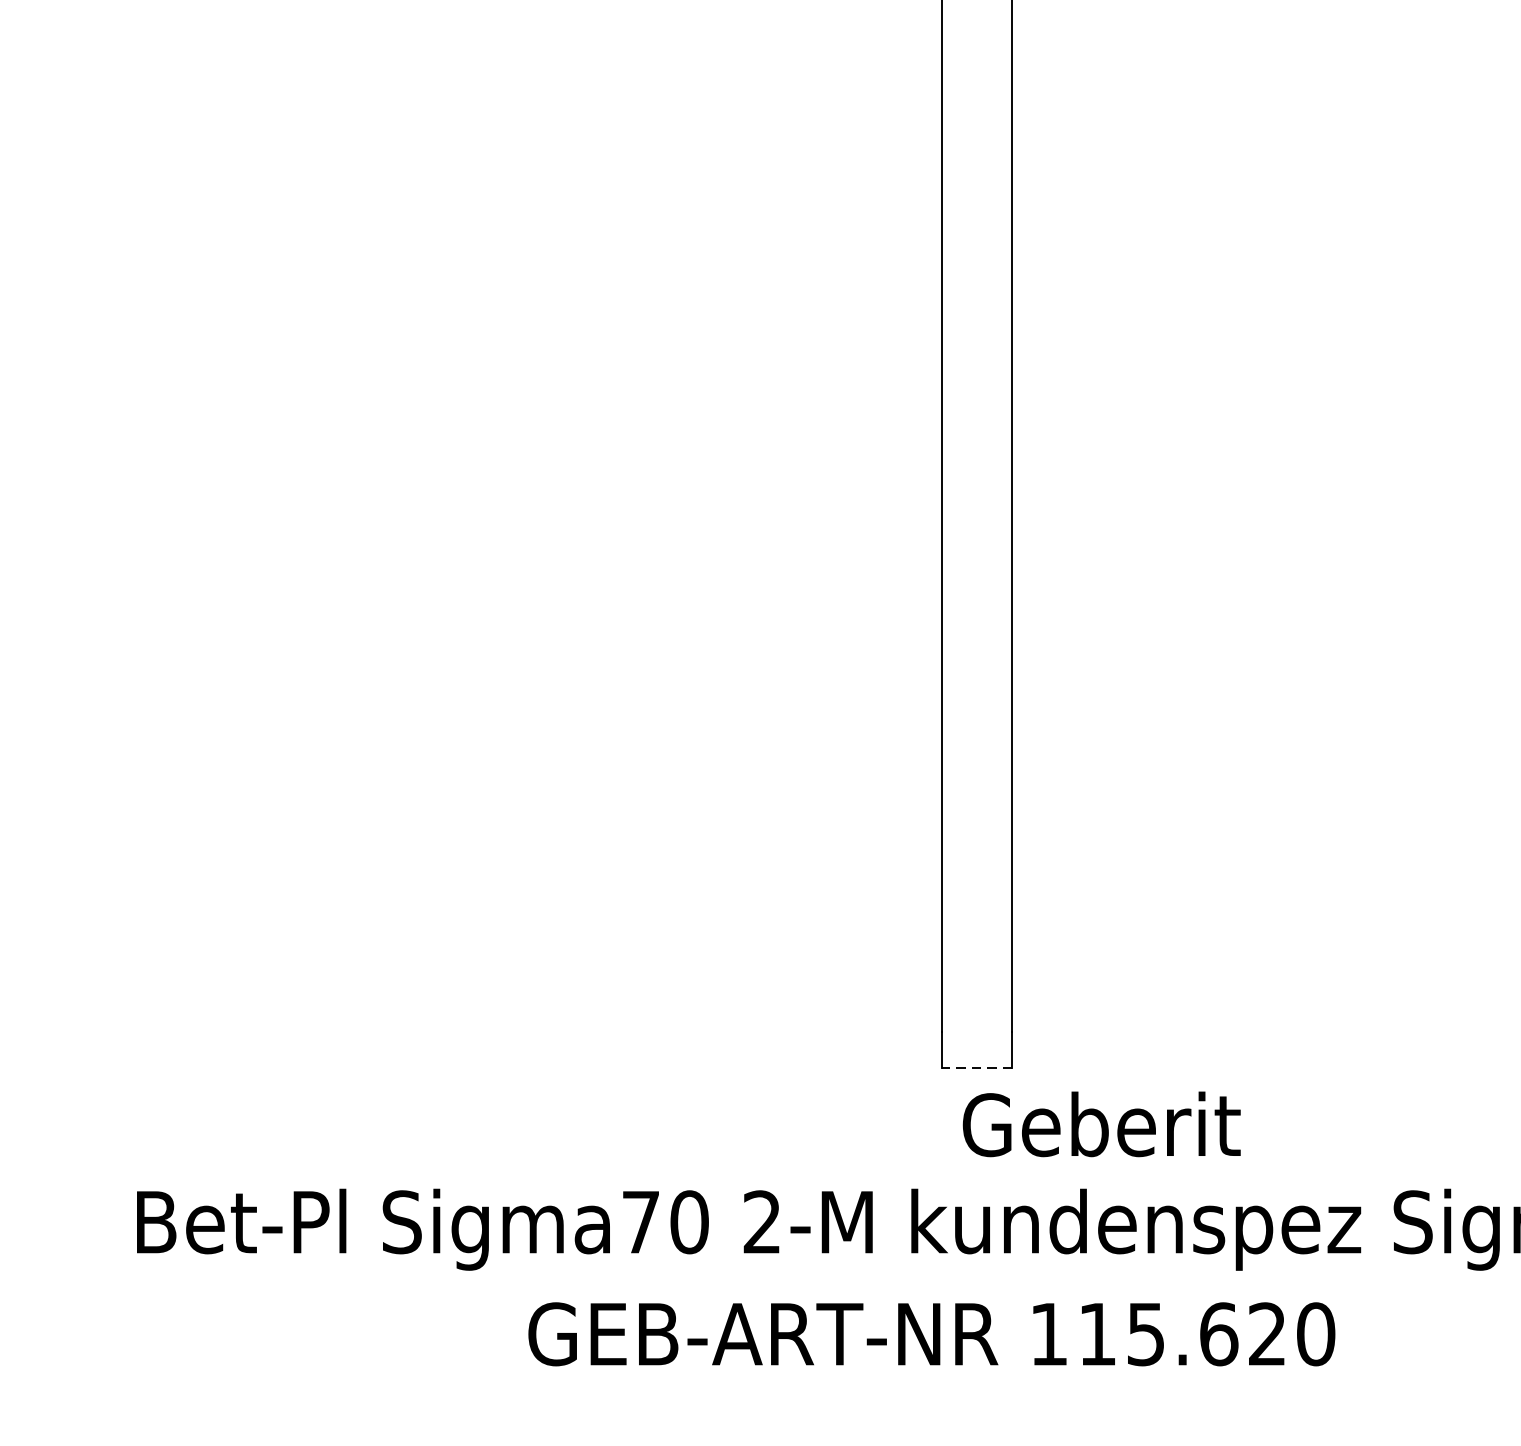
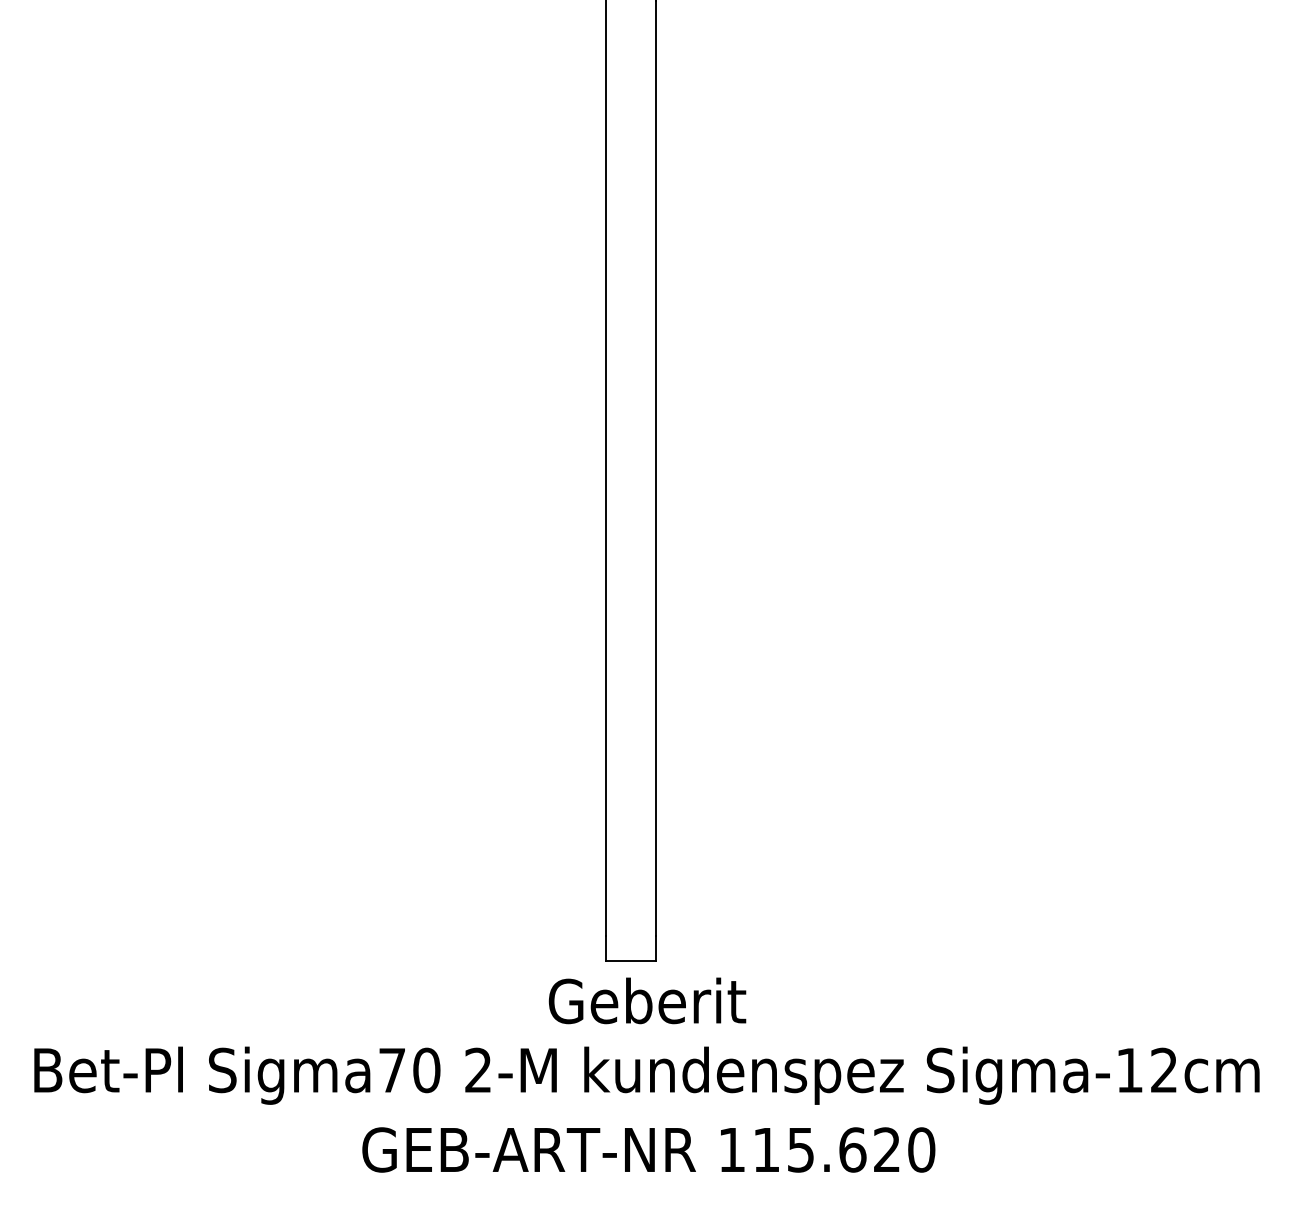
line: (976, 1067) -> (630, 960), dashed -> solid
text: (1101, 1123) -> (647, 1000), moved
text: (931, 1333) -> (648, 1149), moved

